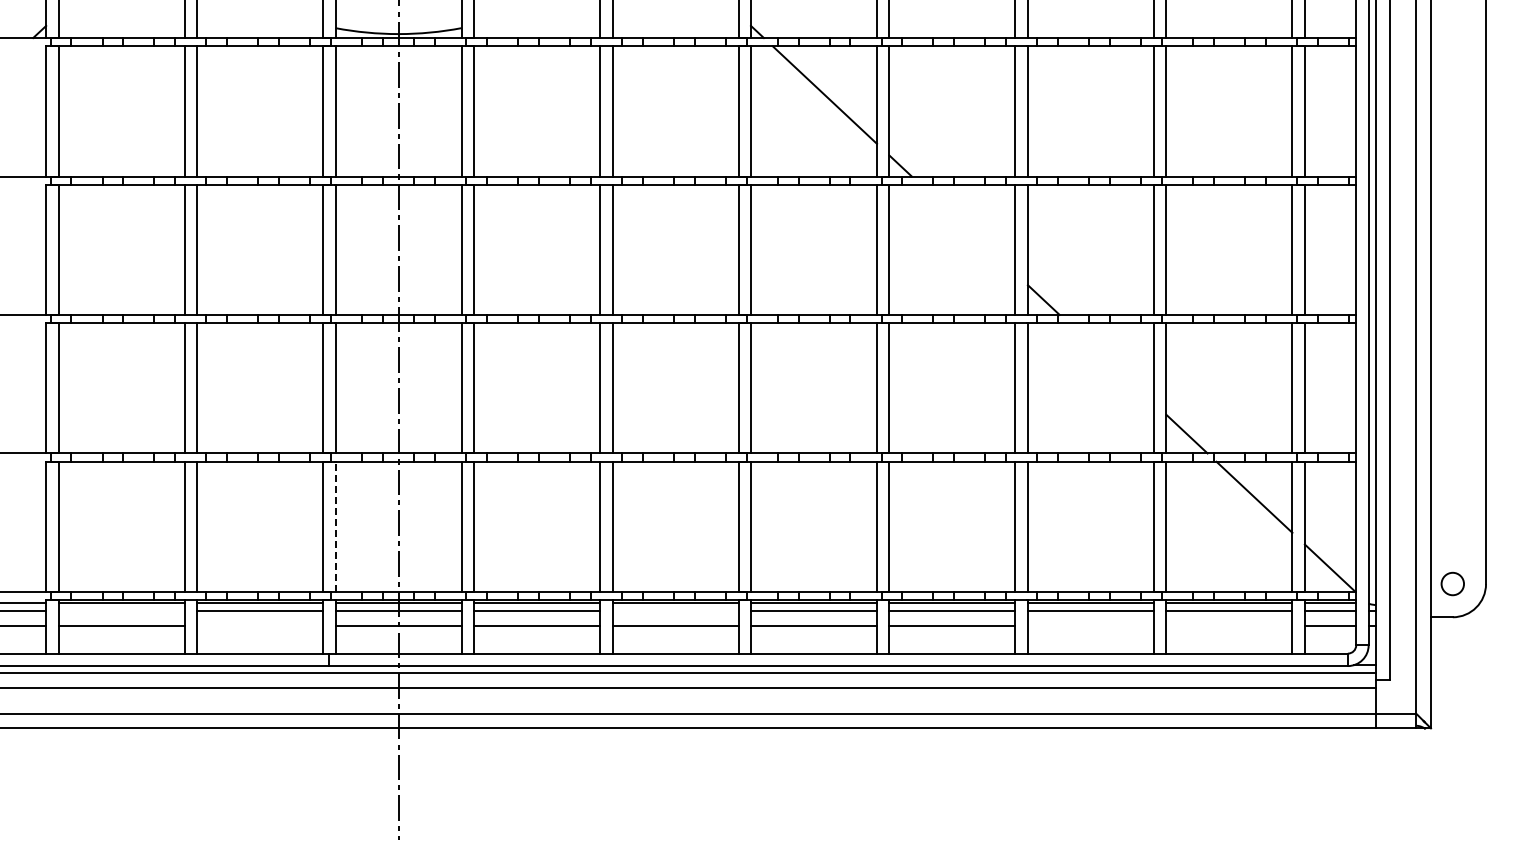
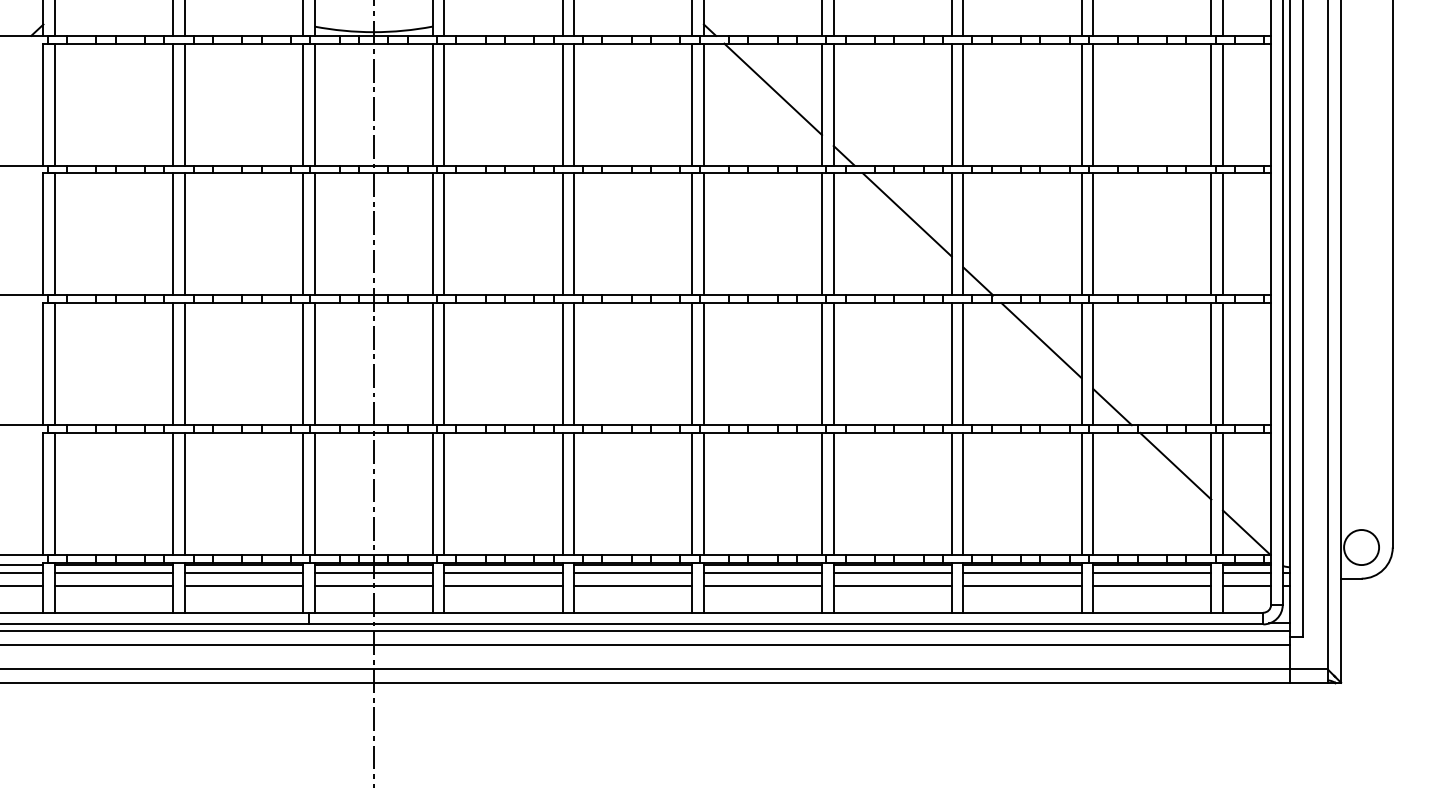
line: (967, 228) -> (906, 214), added
line: (1110, 363) -> (1040, 340), added
line: (335, 526) -> (314, 493), dashed -> solid
circle: (1452, 583) -> (1361, 547), size x1.67
line: (121, 611) -> (114, 573), added
line: (675, 611) -> (633, 573), added
line: (260, 625) -> (244, 586), added
line: (1090, 625) -> (1022, 586), added
line: (1229, 625) -> (1152, 586), added

